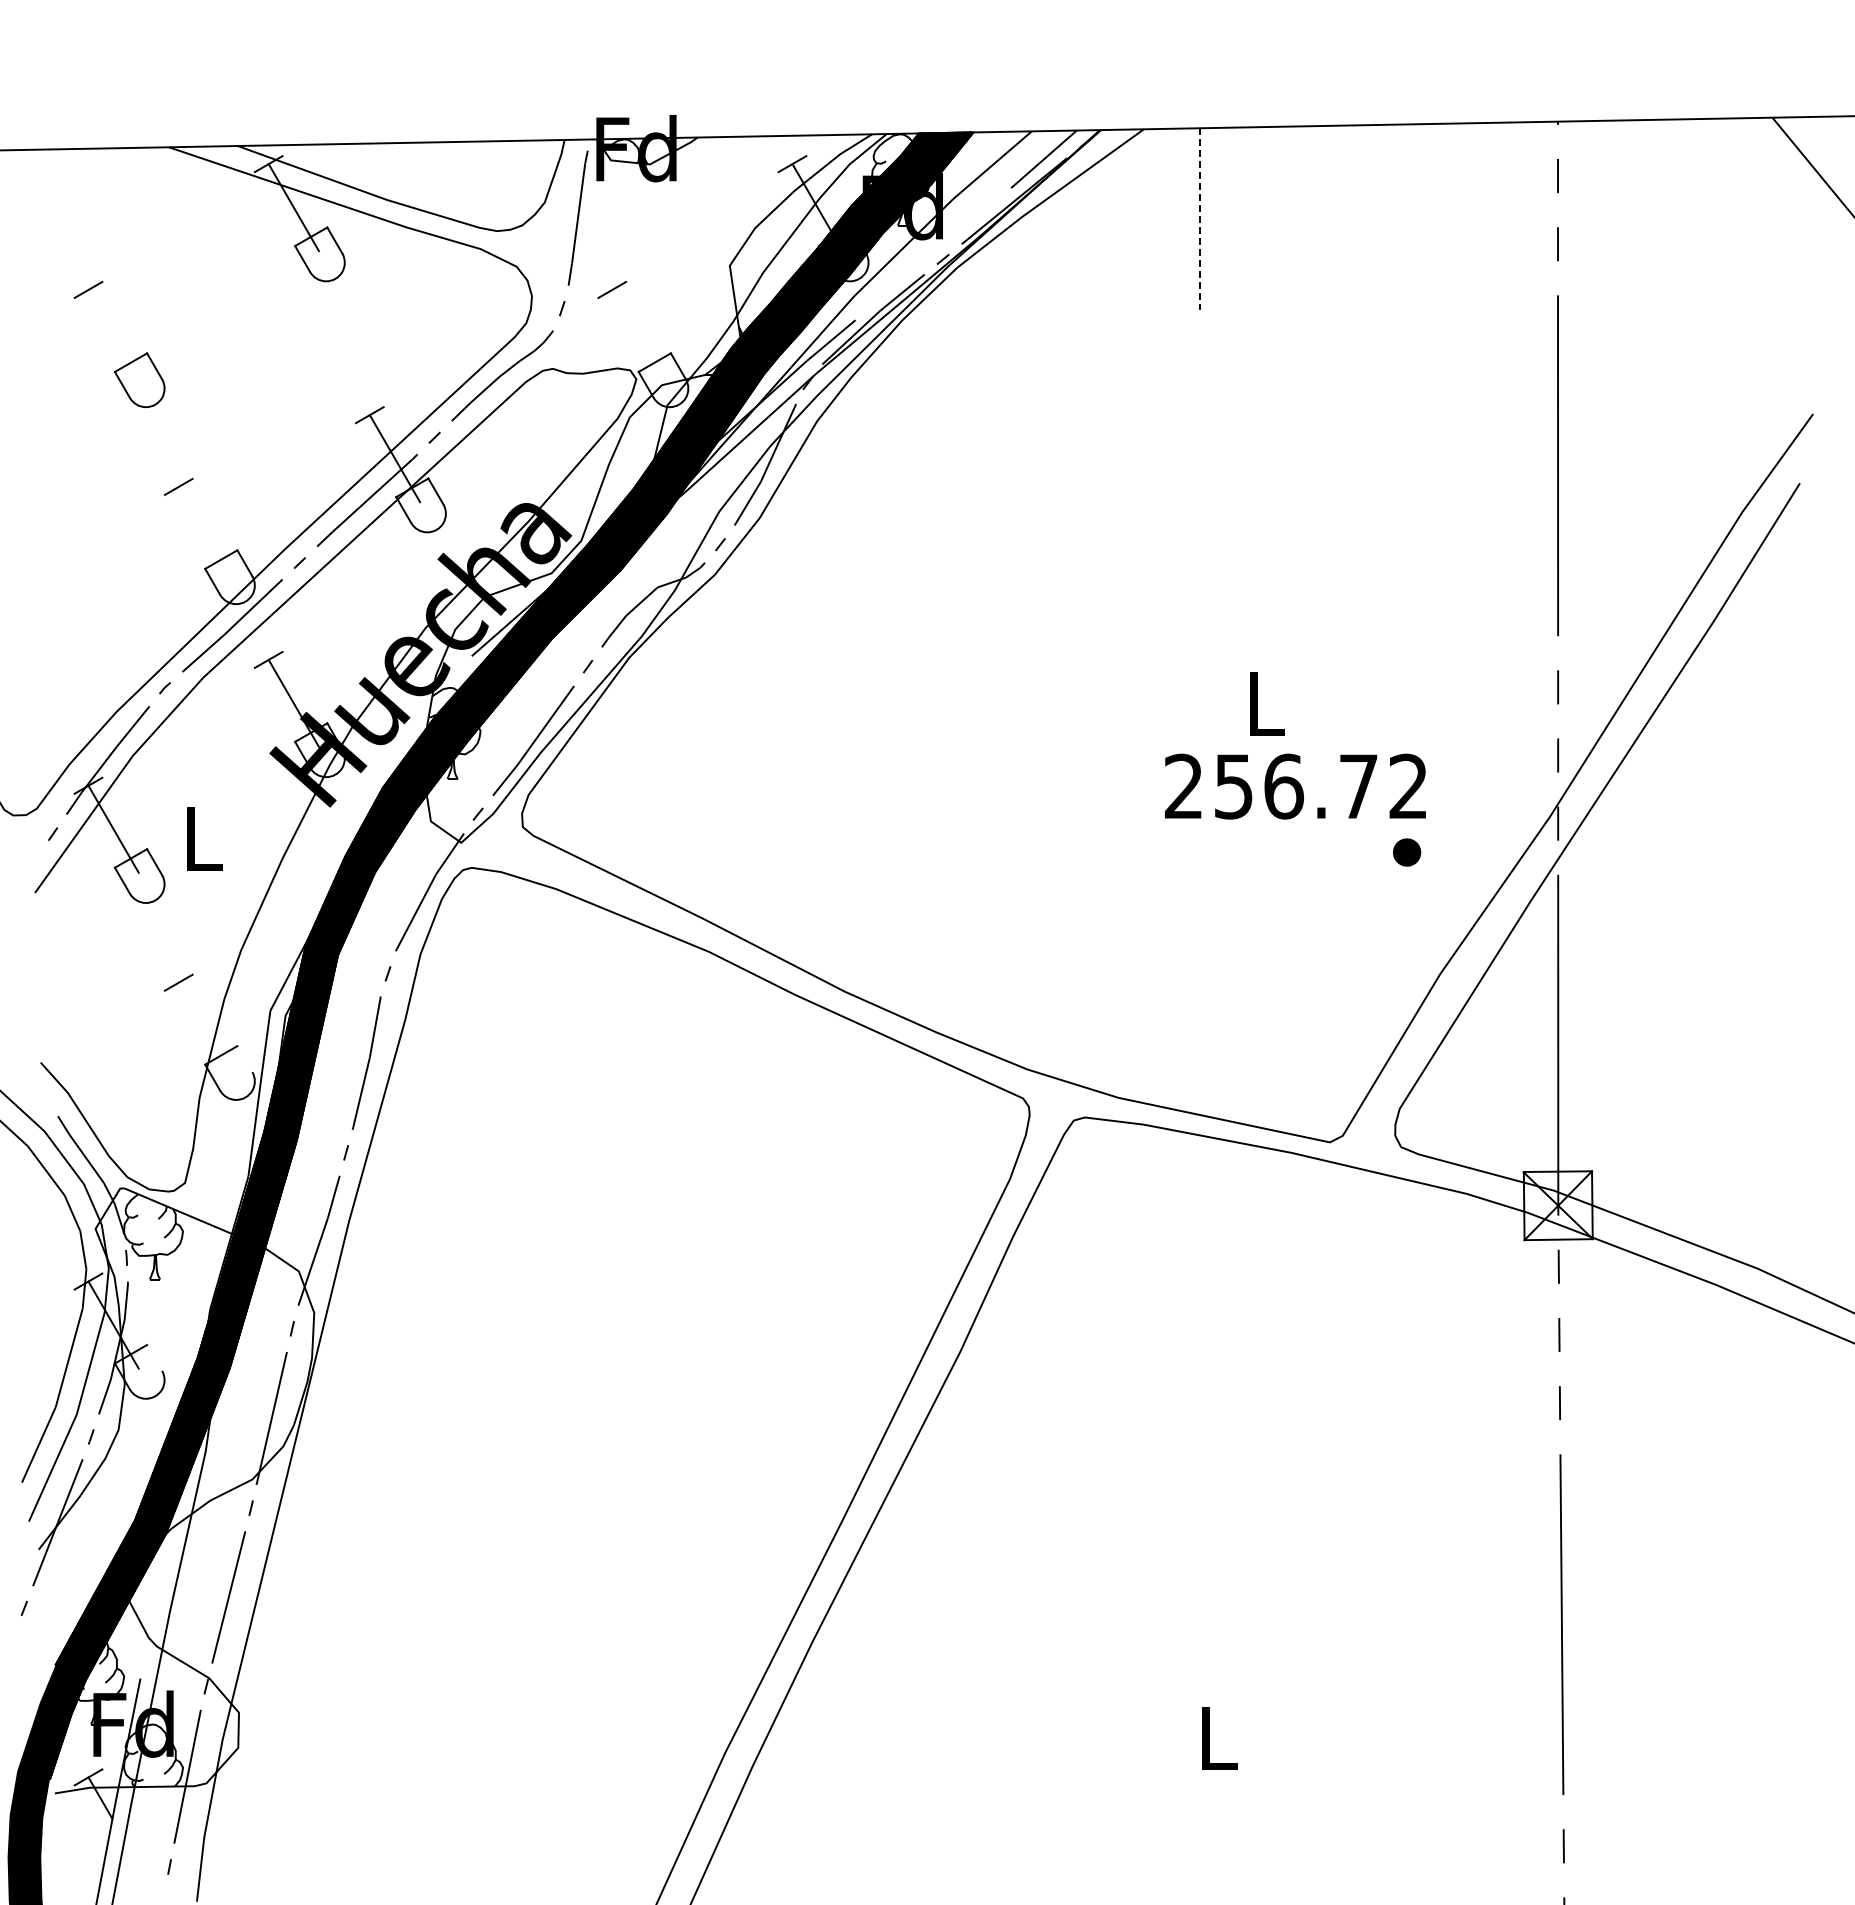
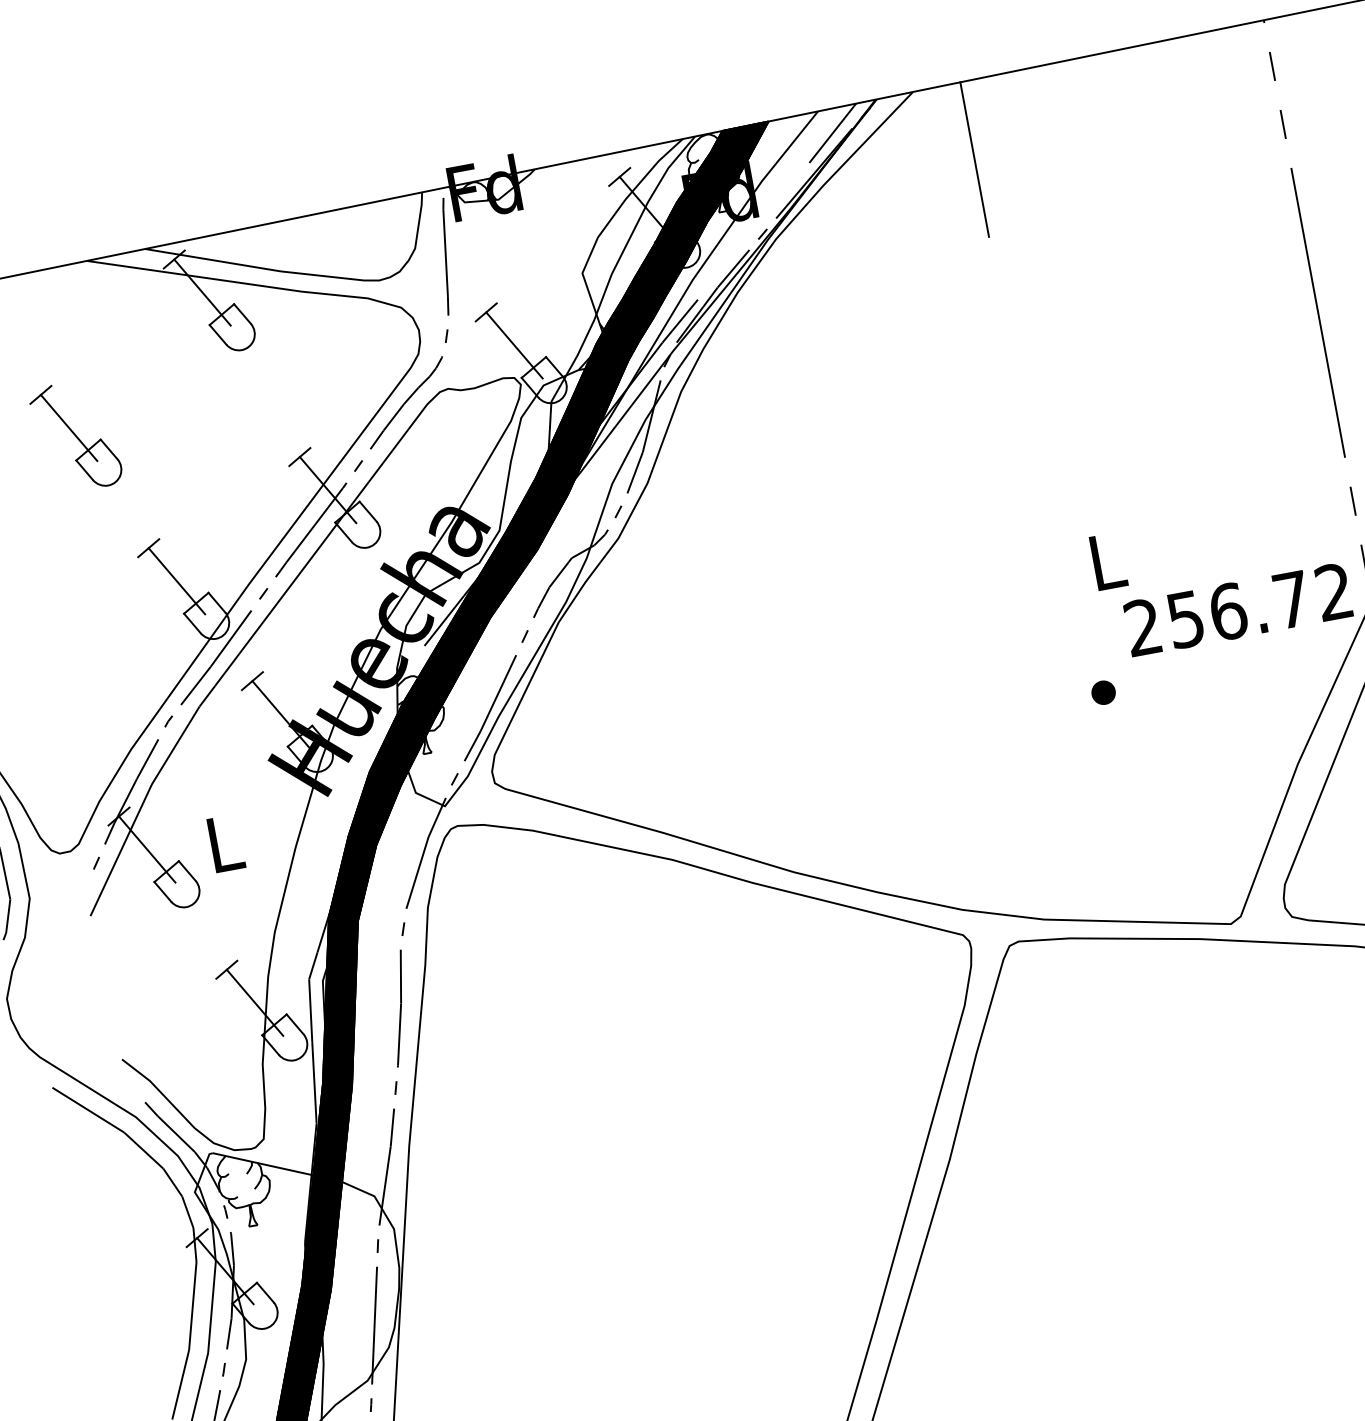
line: (1199, 219) -> (974, 159), dashed -> solid
line: (113, 332) -> (68, 427), added
line: (637, 332) -> (514, 344), added
line: (203, 529) -> (176, 580), added
text: (1295, 786) -> (1238, 609), moved
part: (1407, 852) -> (1104, 692), moved
line: (203, 1025) -> (254, 1002), added
line: (244, 1059) -> (294, 1024), added
line: (154, 1357) -> (265, 1292), added

